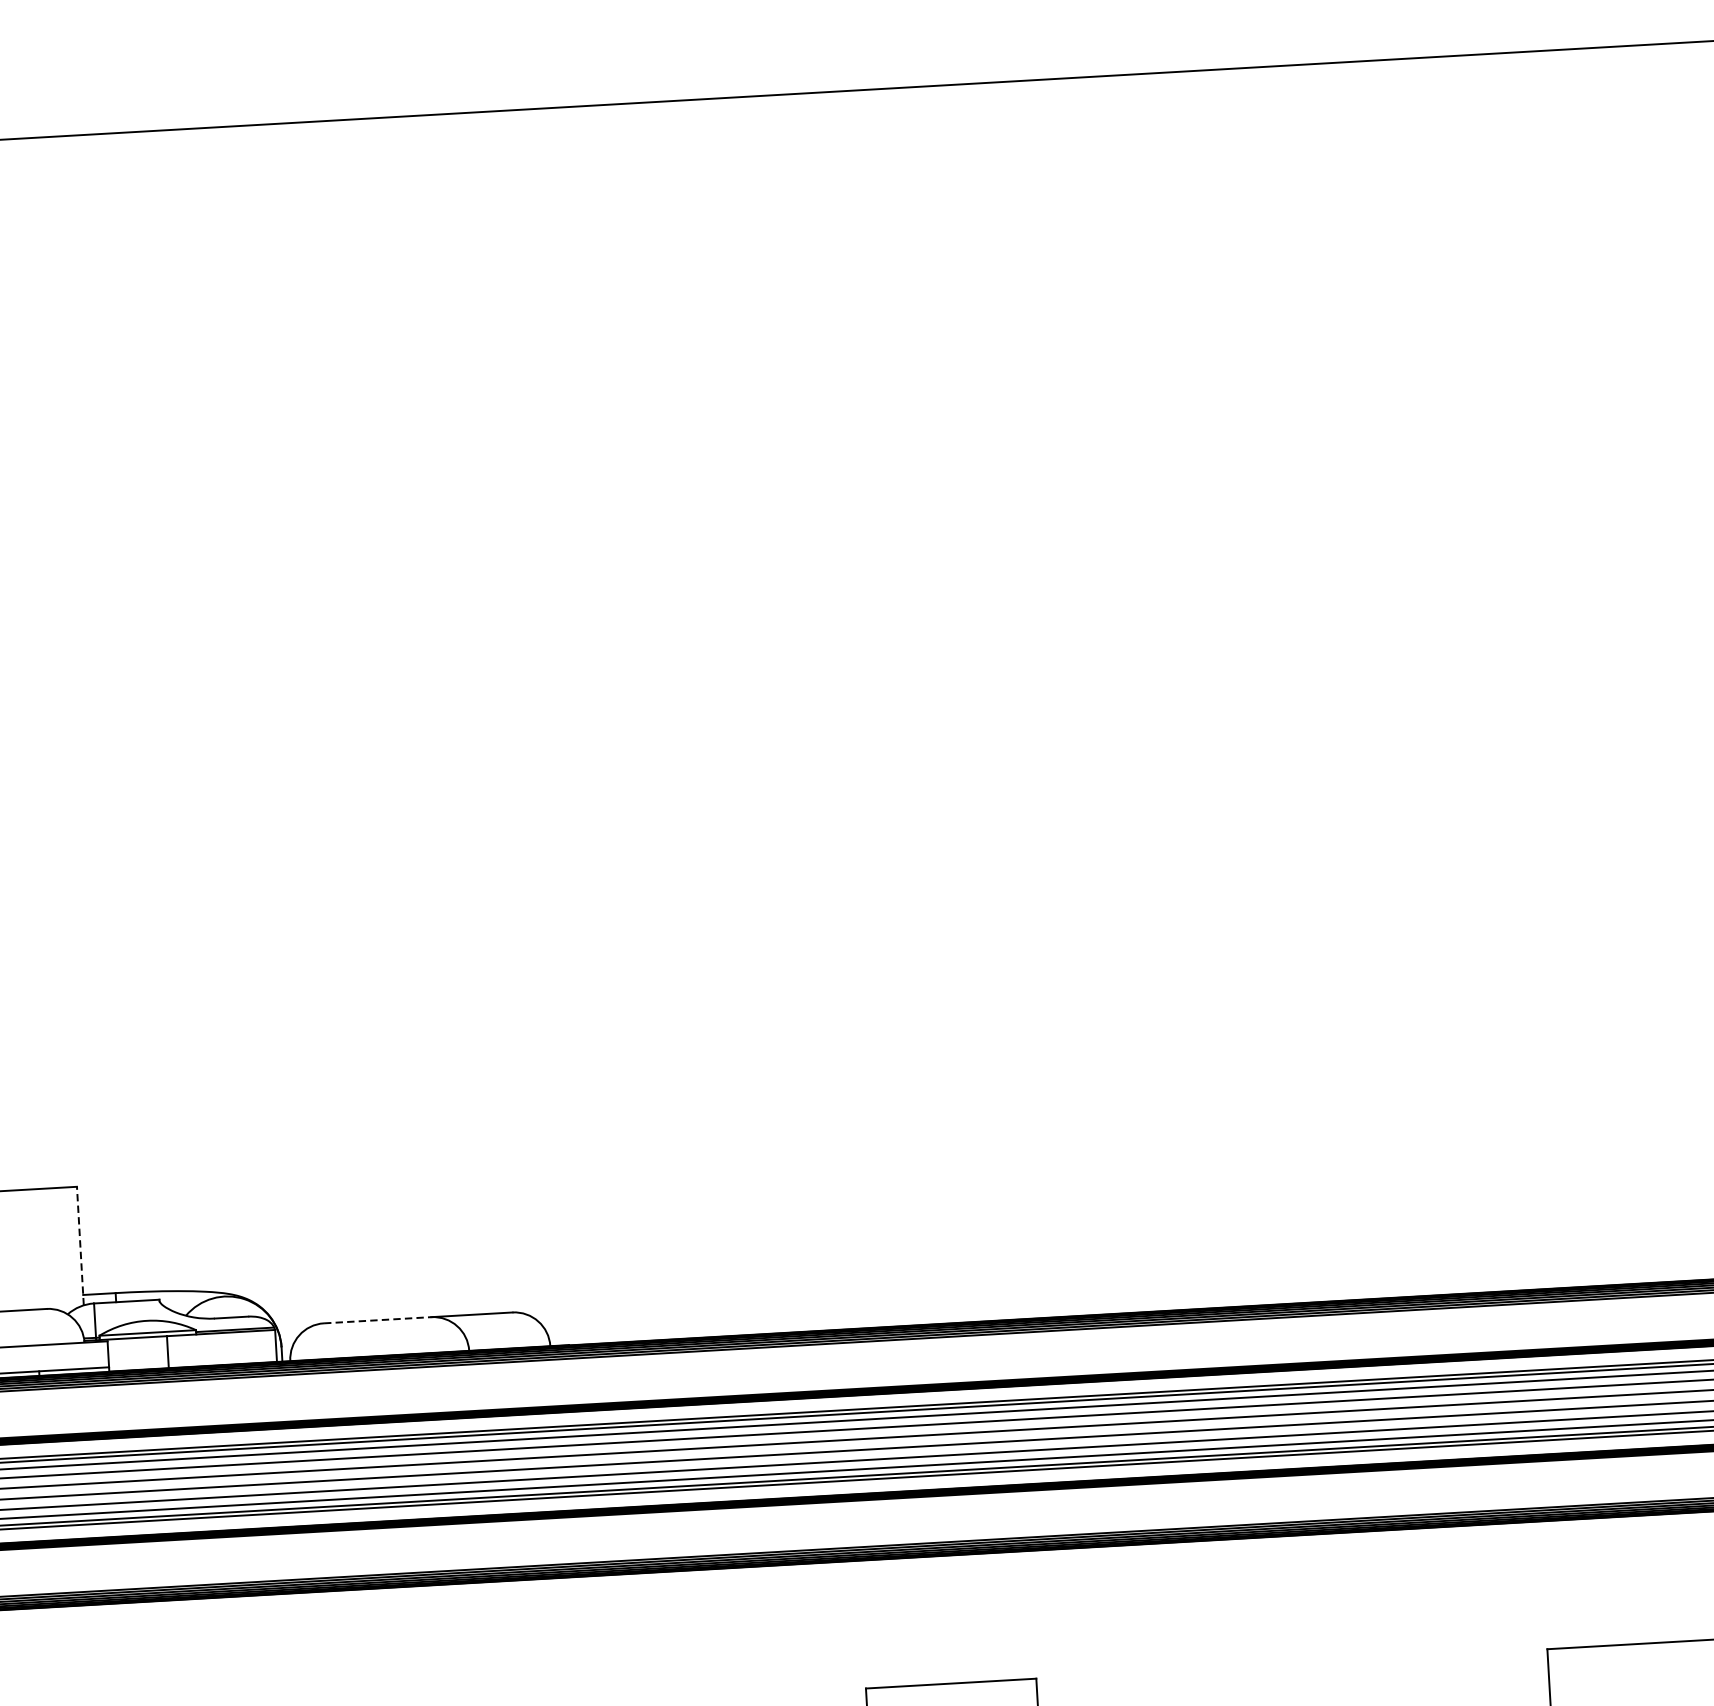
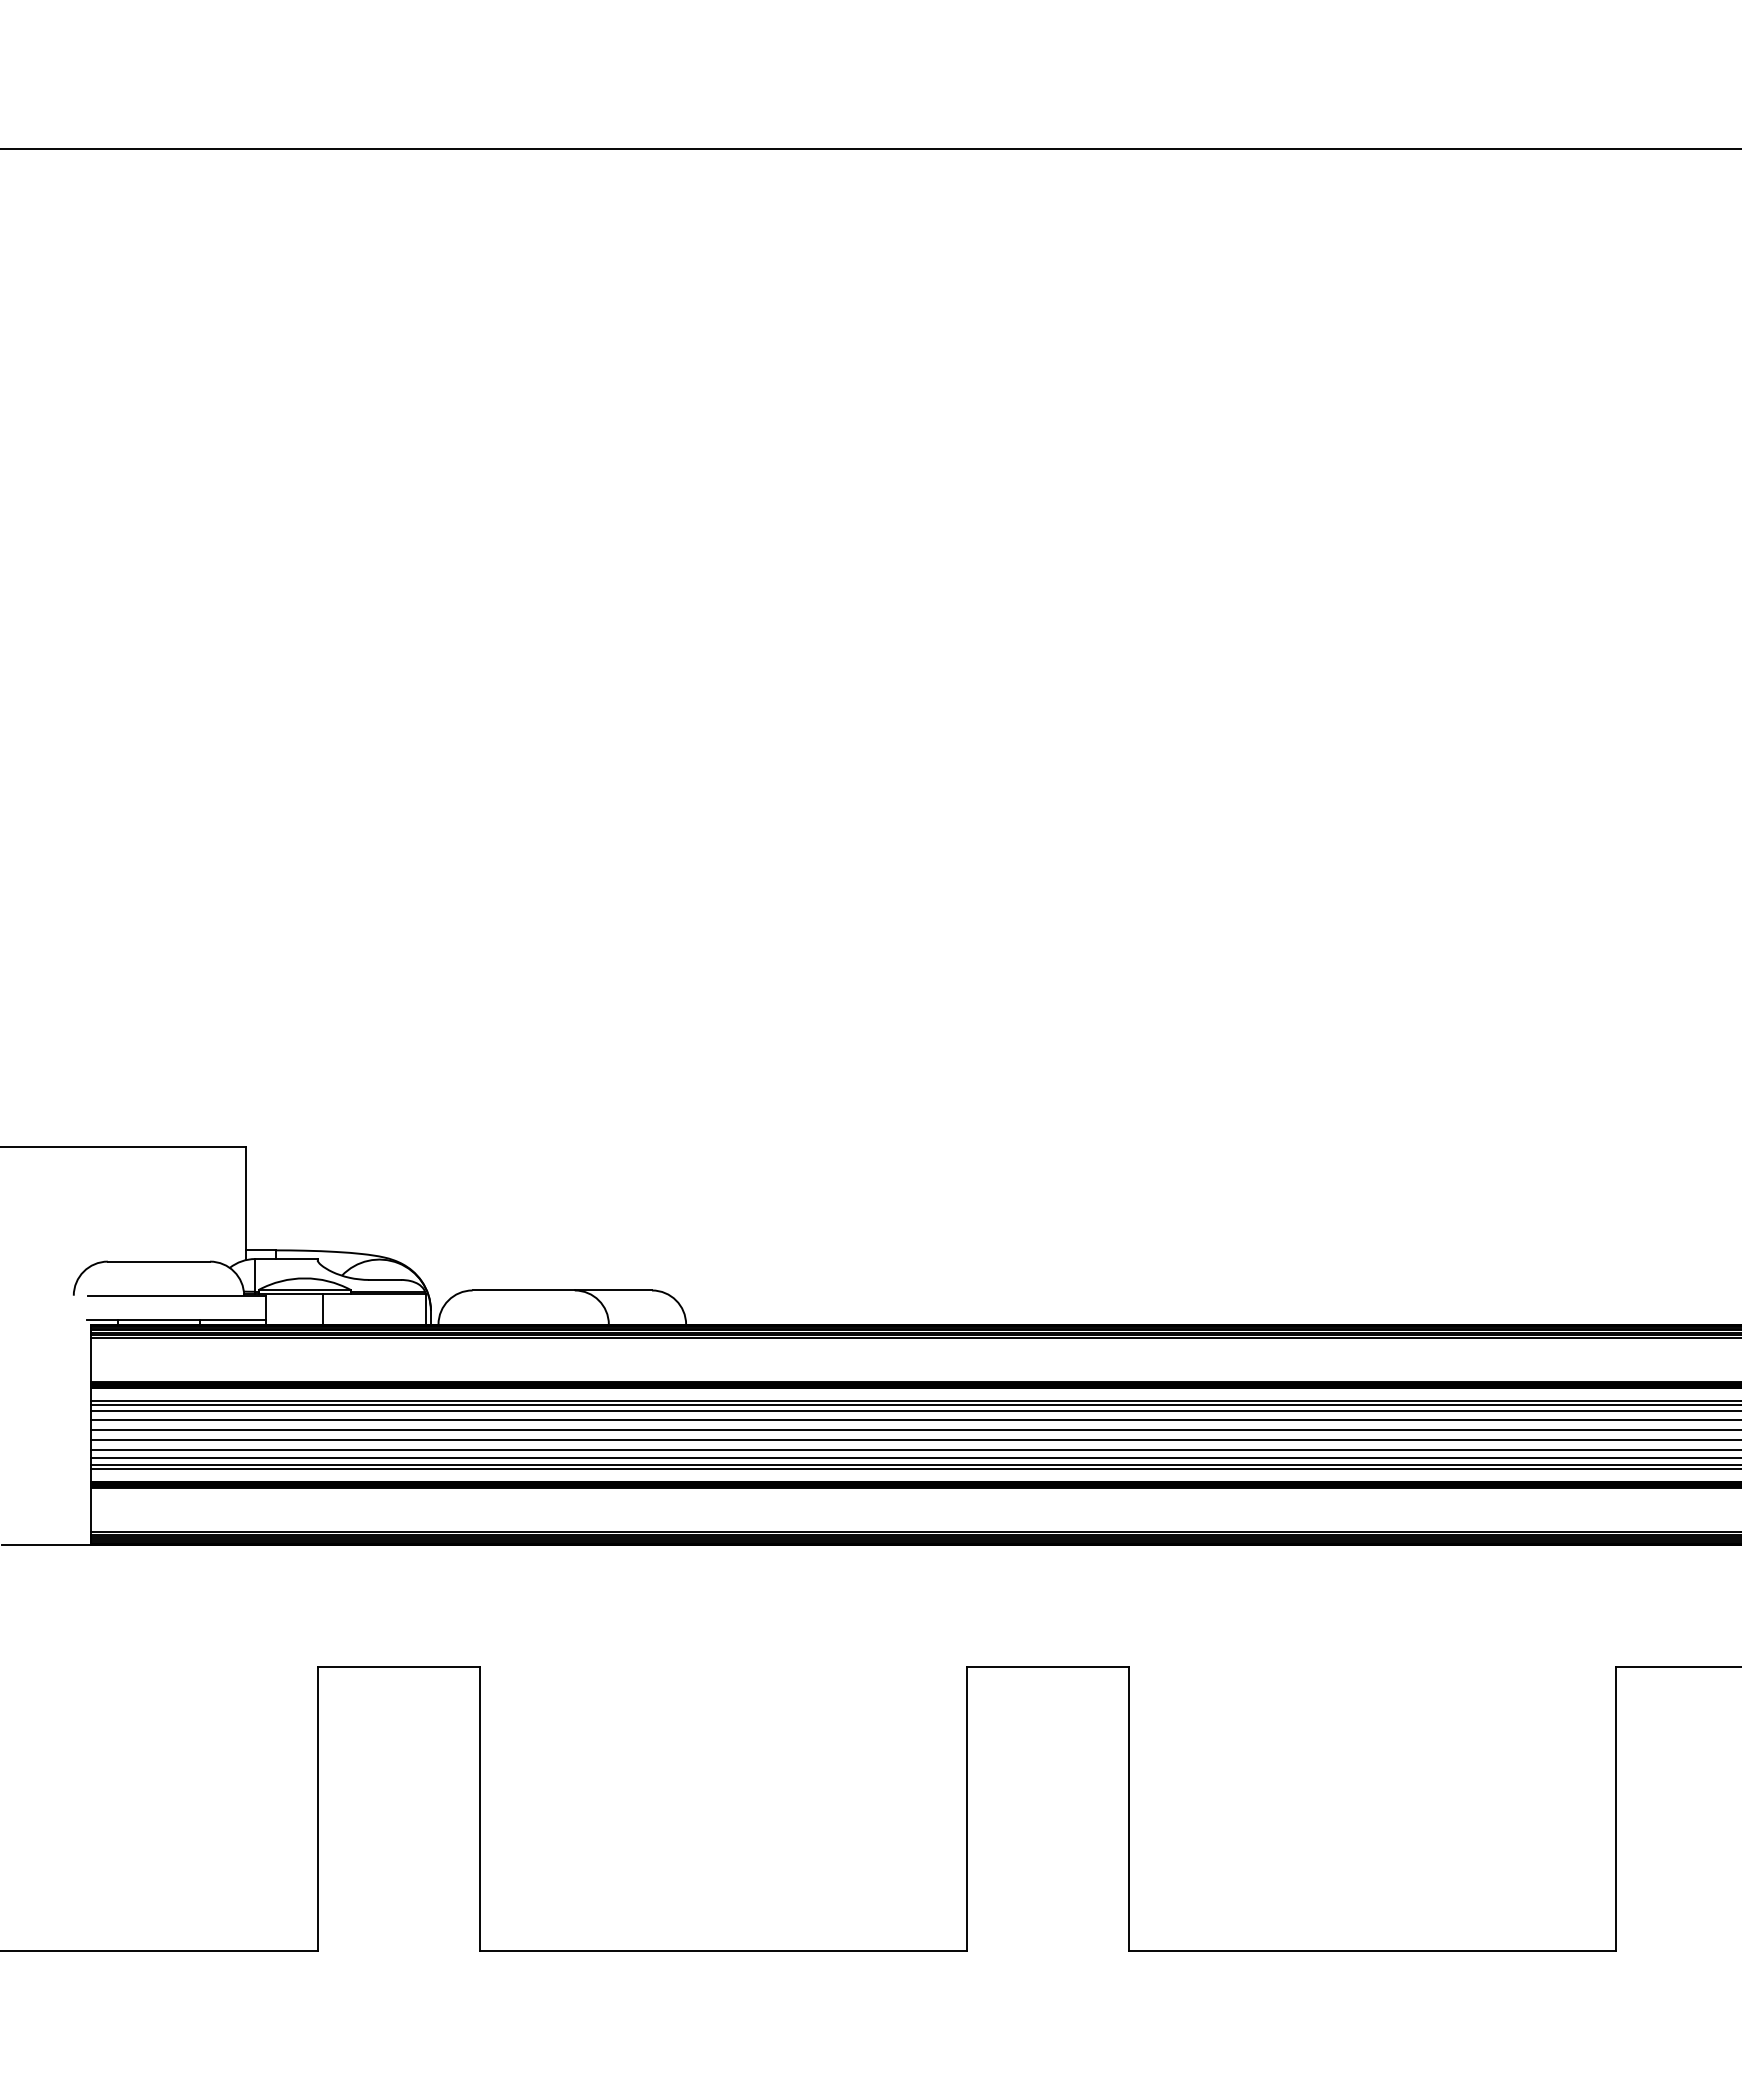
line: (80, 1245) -> (245, 1203), dashed -> solid
line: (378, 1320) -> (524, 1290), dashed -> solid

